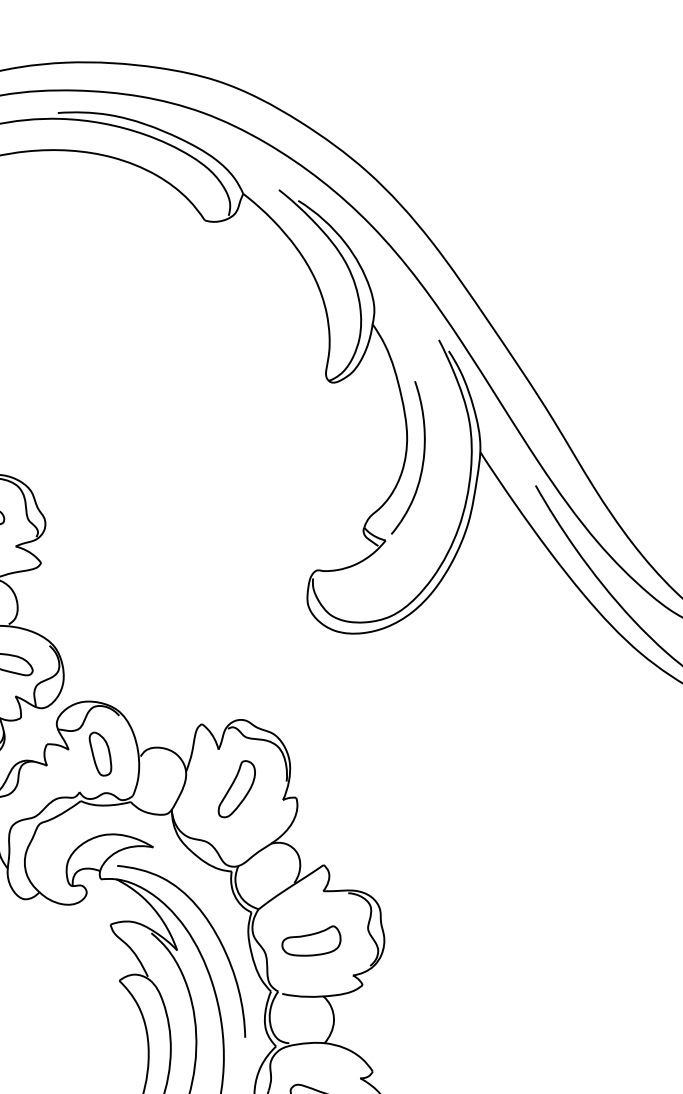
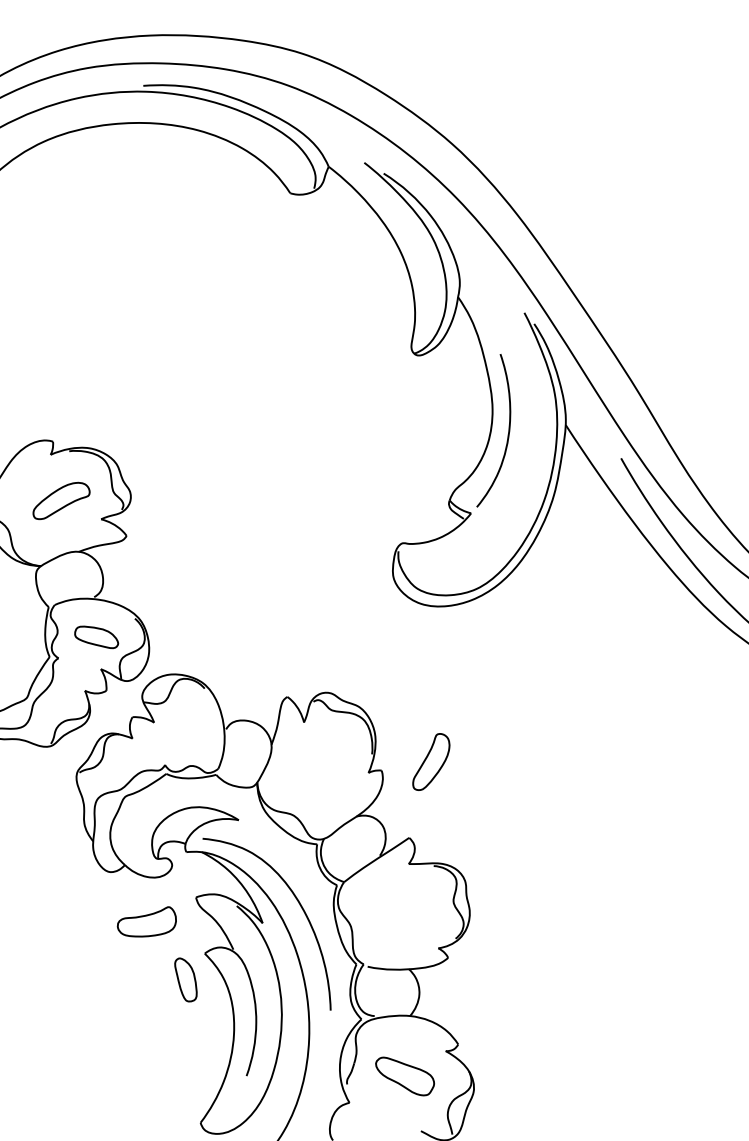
part: (100, 753) -> (185, 979), moved
part: (237, 788) -> (431, 761), moved
part: (311, 940) -> (146, 921), moved

